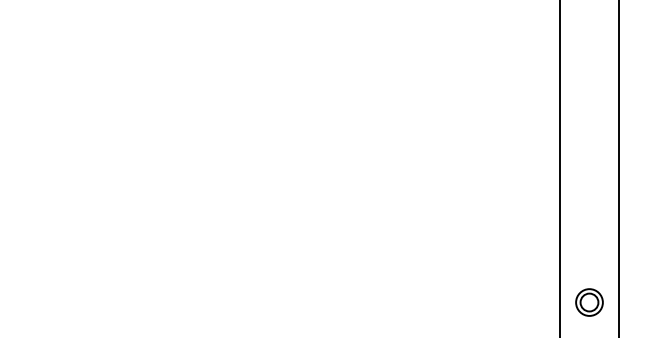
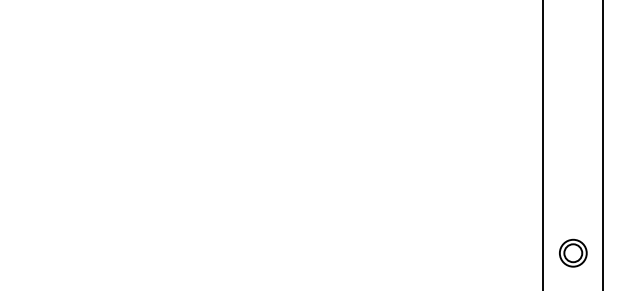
part: (589, 302) -> (573, 253), moved

